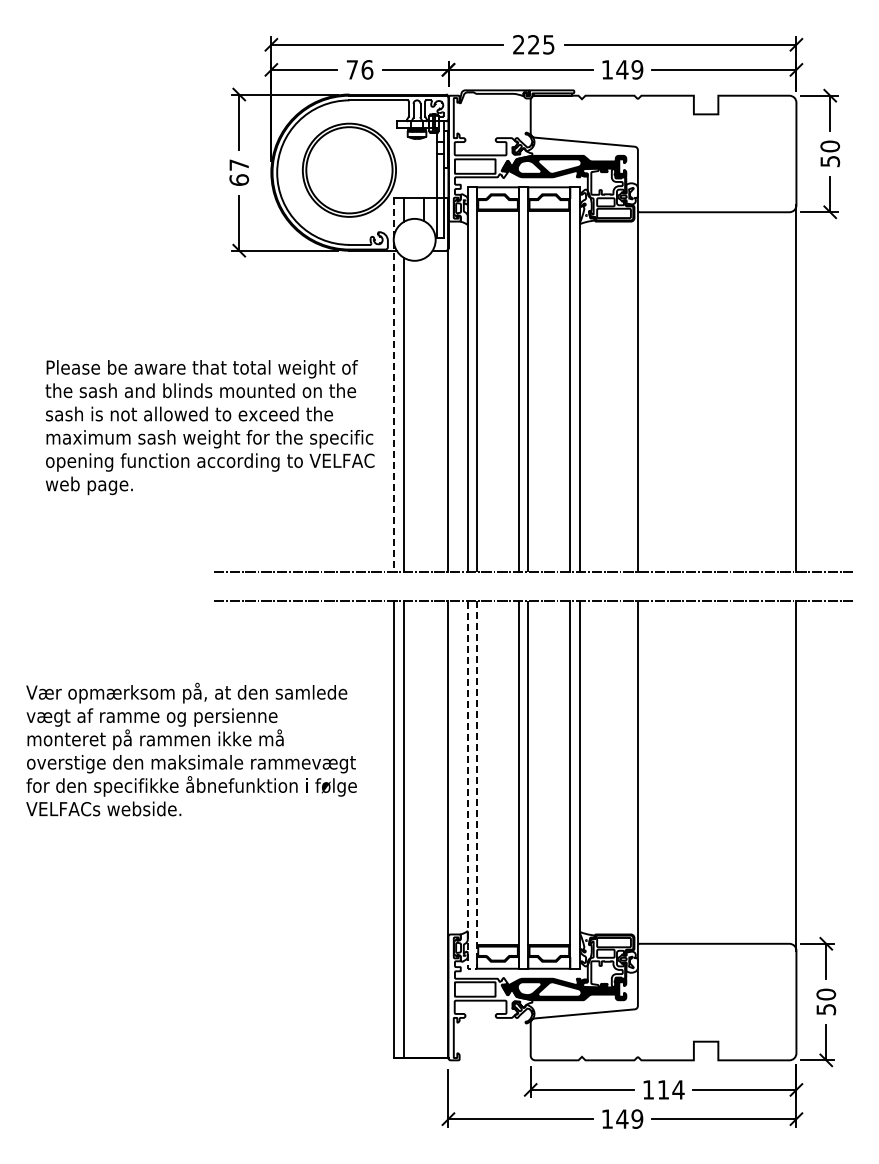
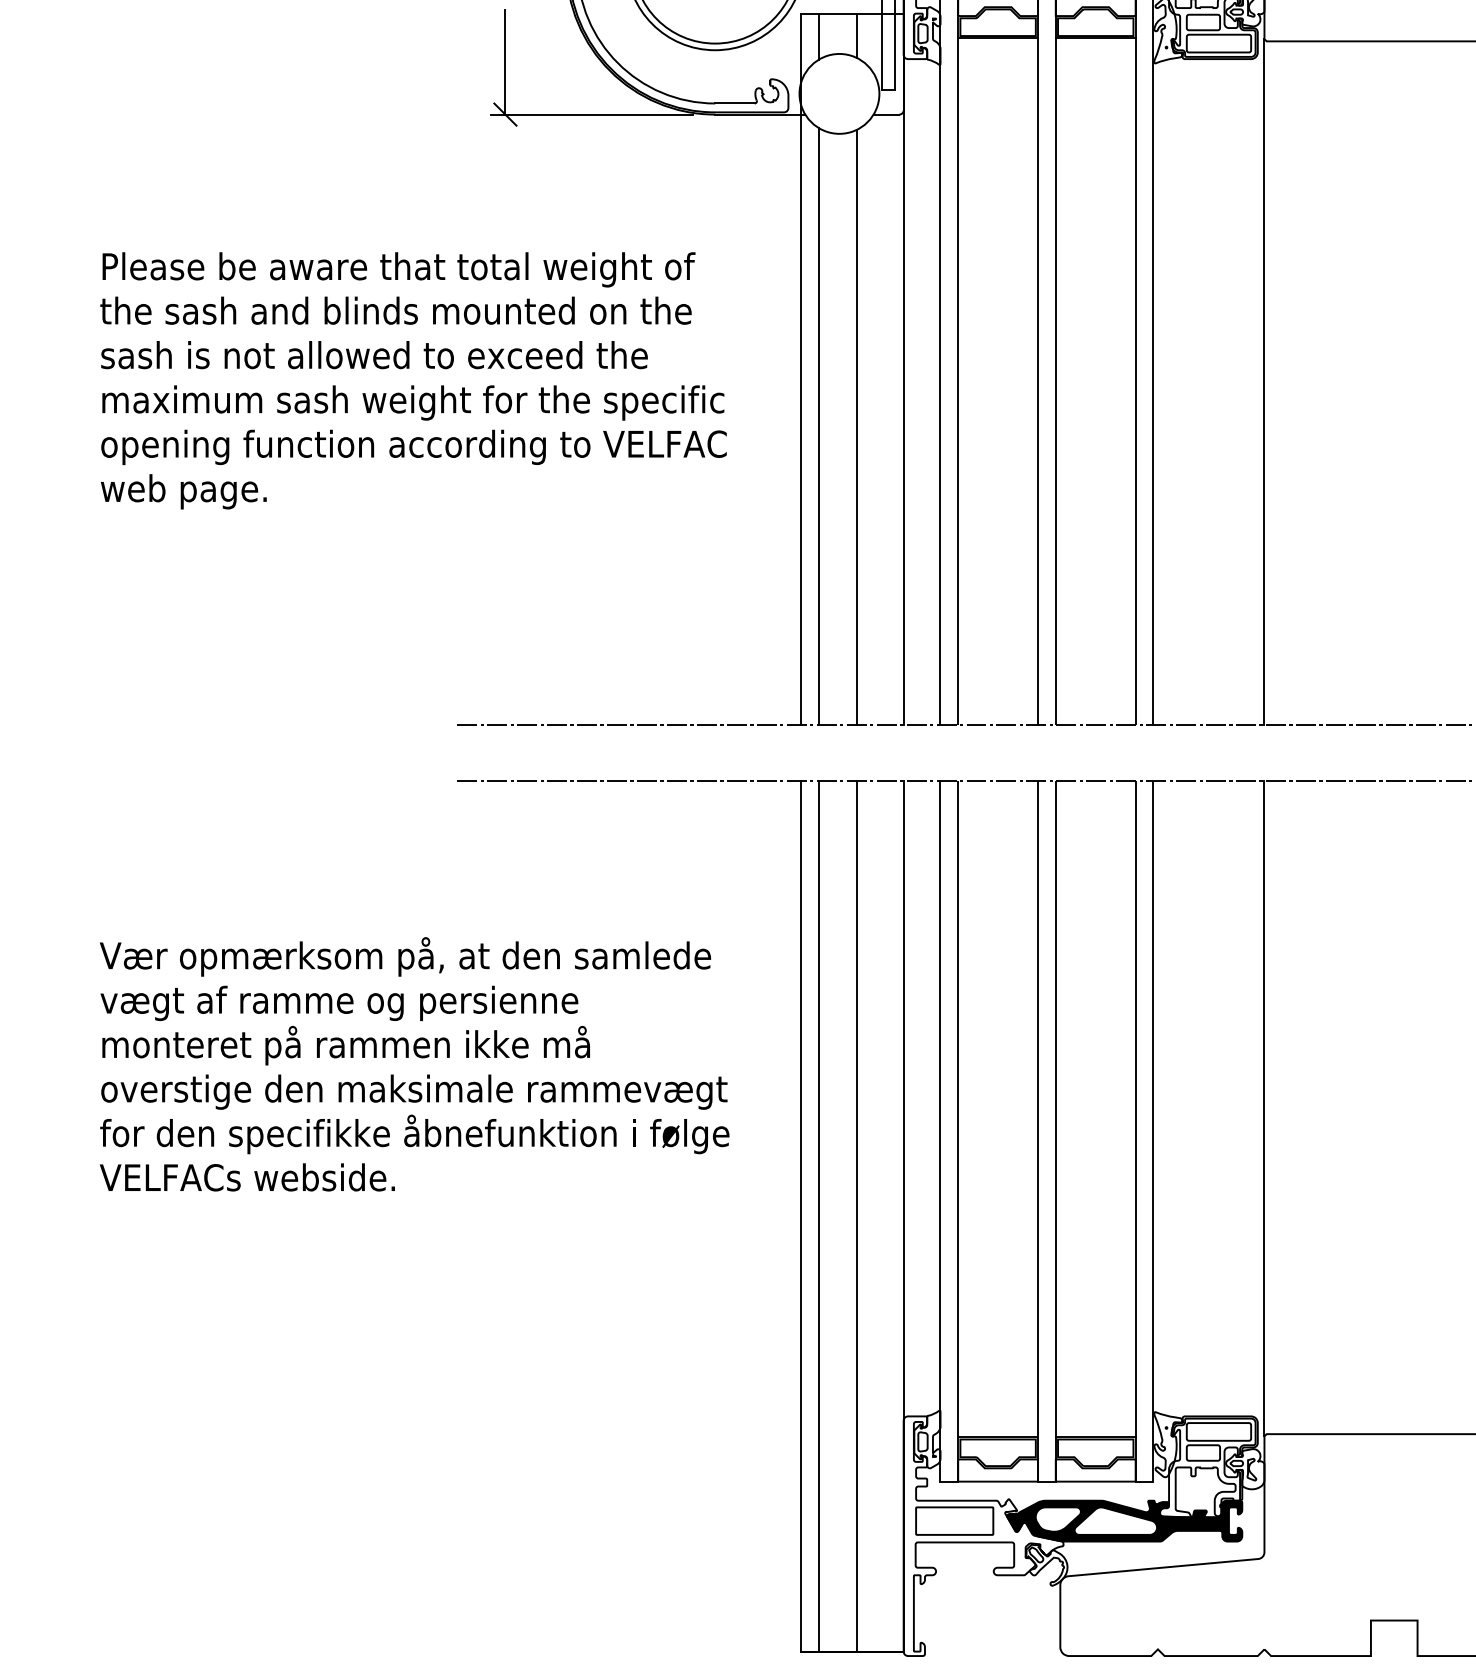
line: (394, 384) -> (800, 369), dashed -> solid
line: (423, 414) -> (856, 426), added
text: (209, 427) -> (412, 380), moved
line: (423, 829) -> (856, 1216), added
line: (472, 968) -> (949, 1481), dashed -> solid

